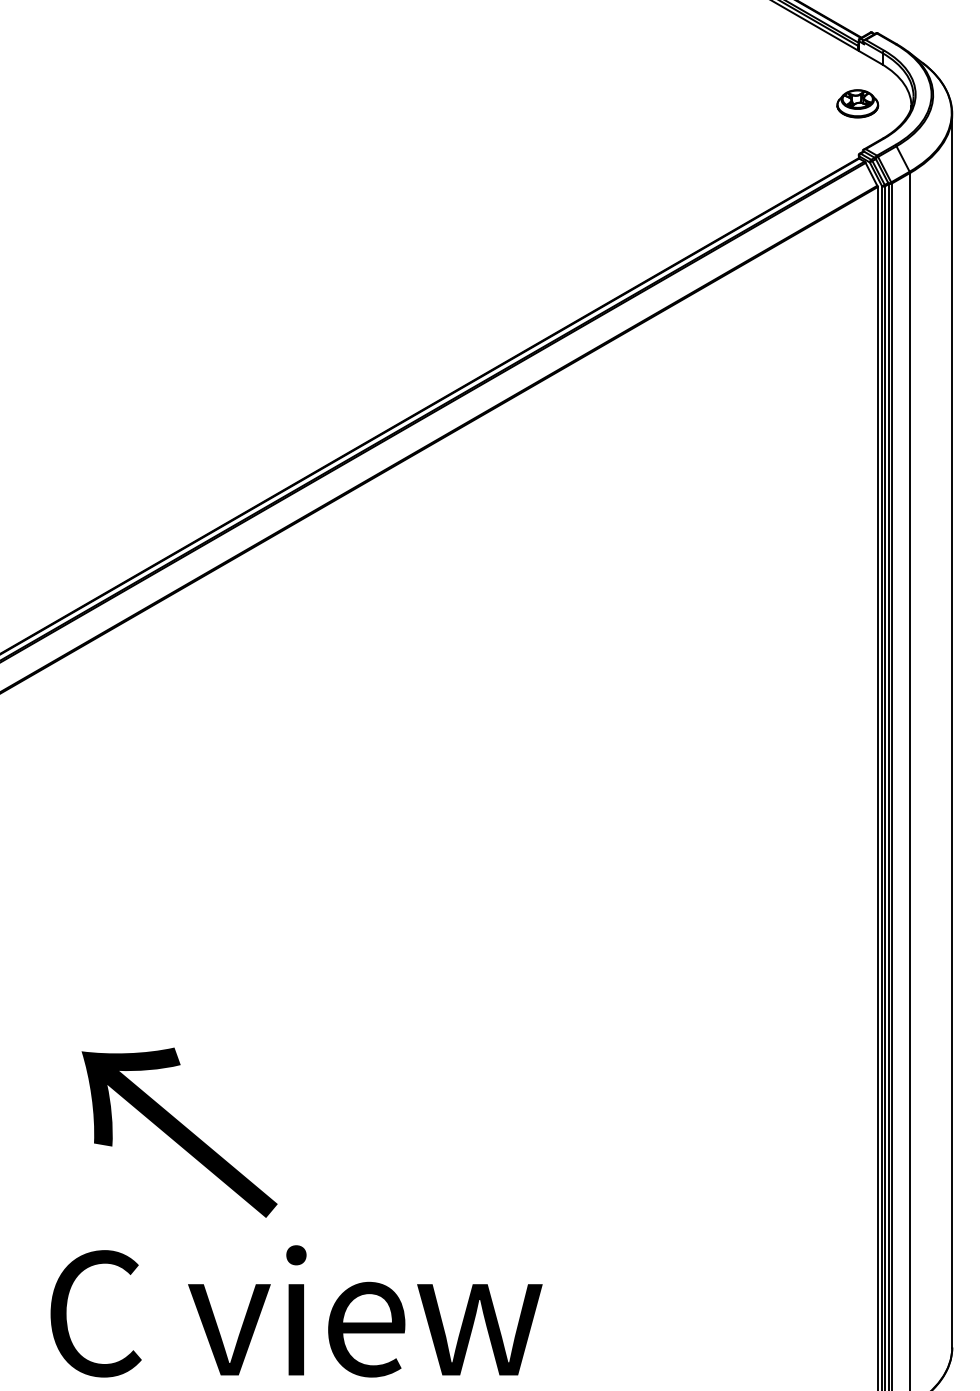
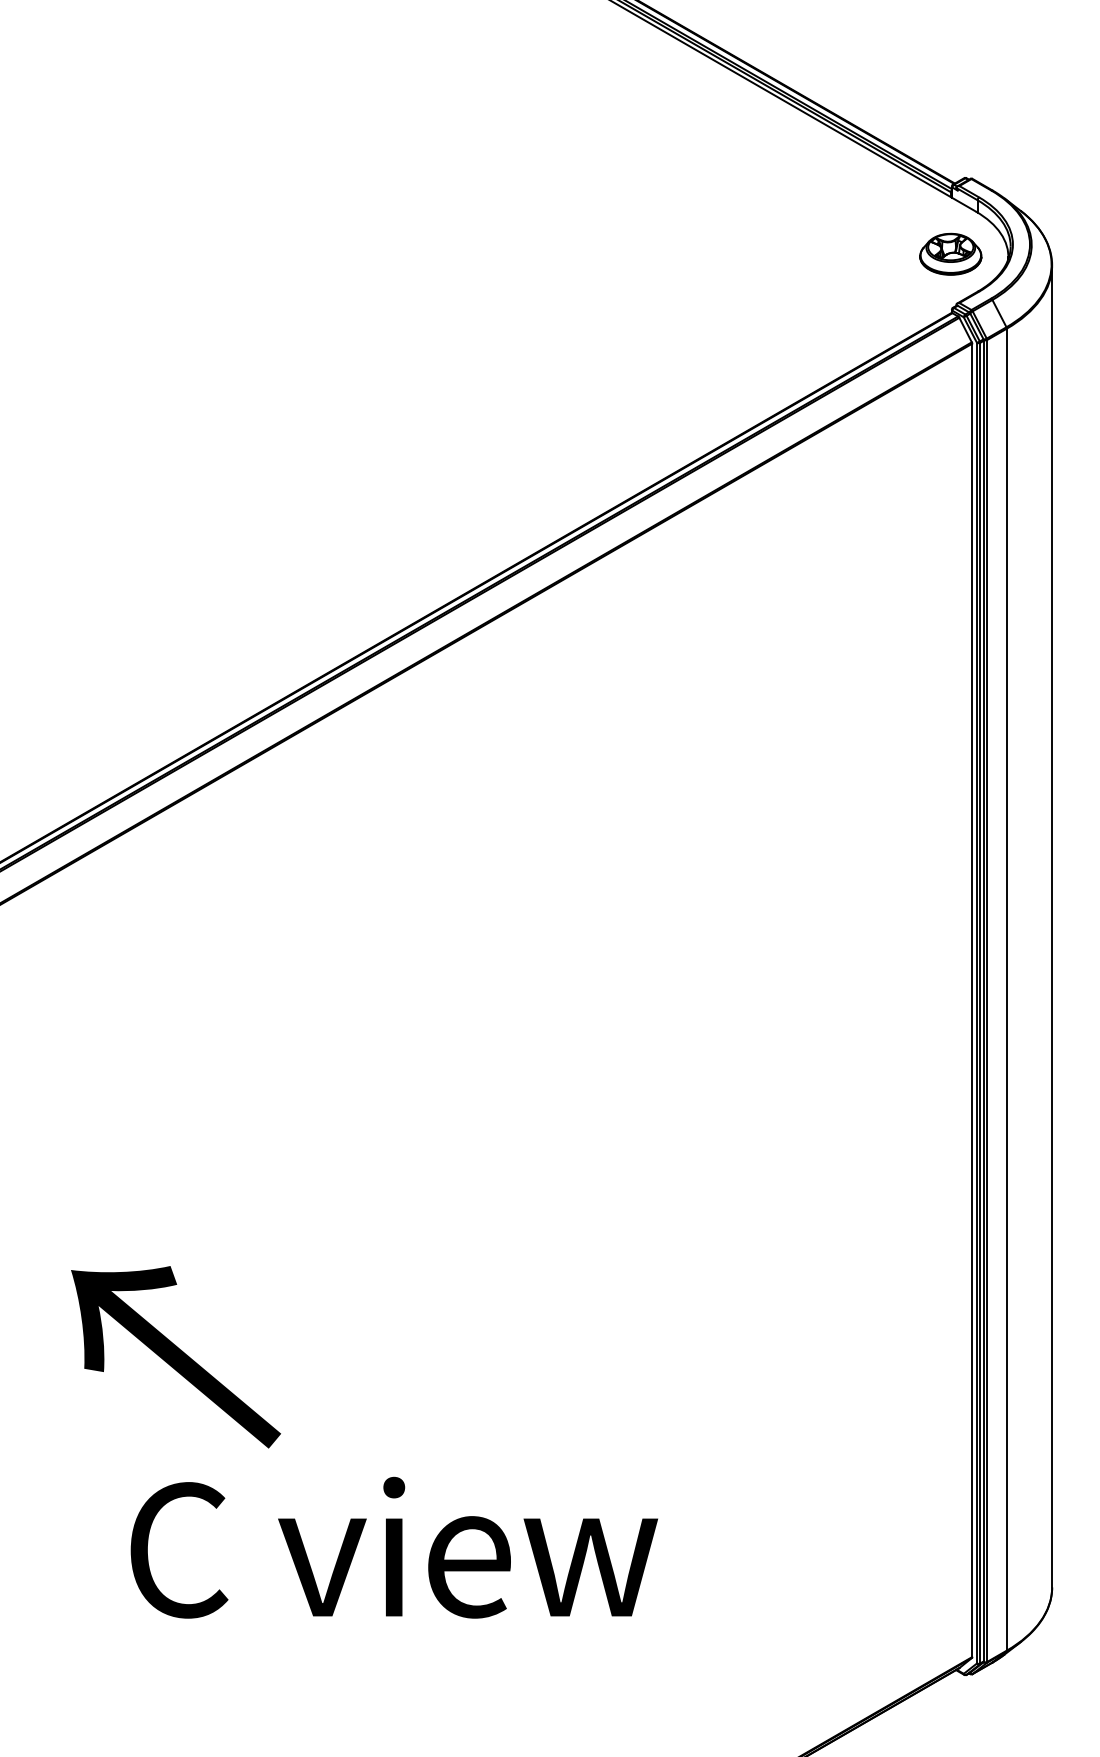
part: (857, 103) -> (950, 254), size x1.4
text: (179, 1132) -> (175, 1357), moved
text: (295, 1311) -> (393, 1547), moved

